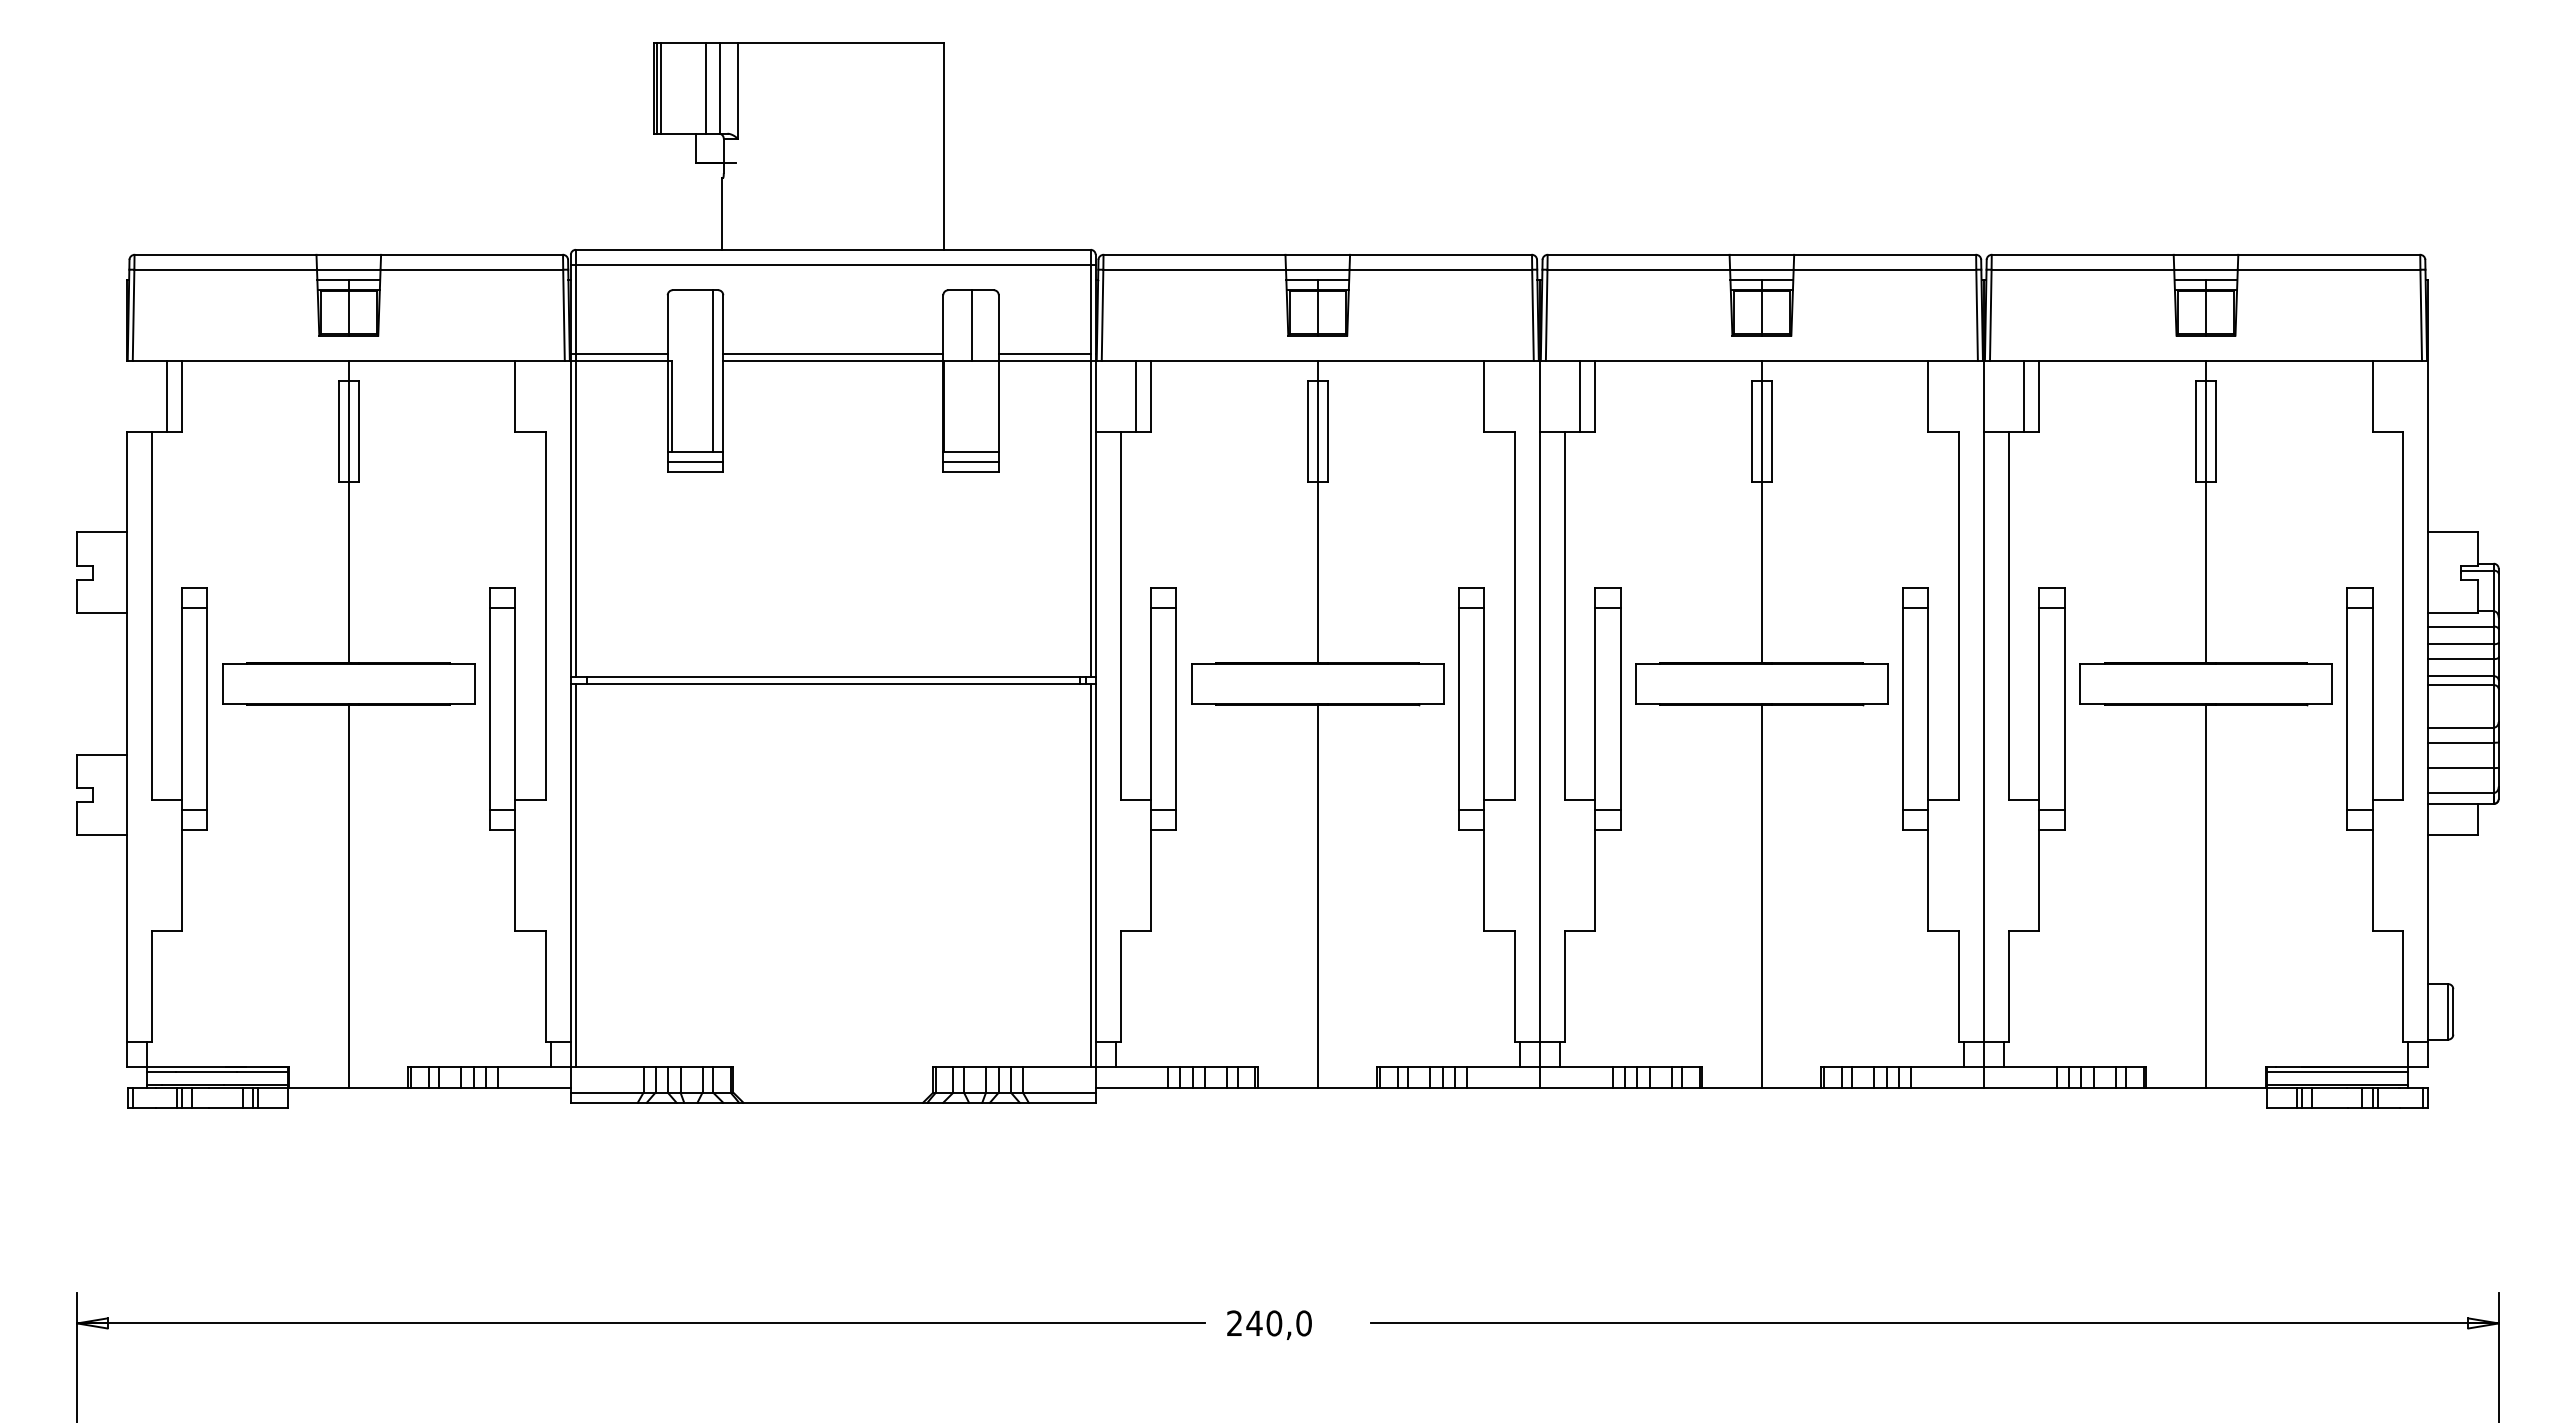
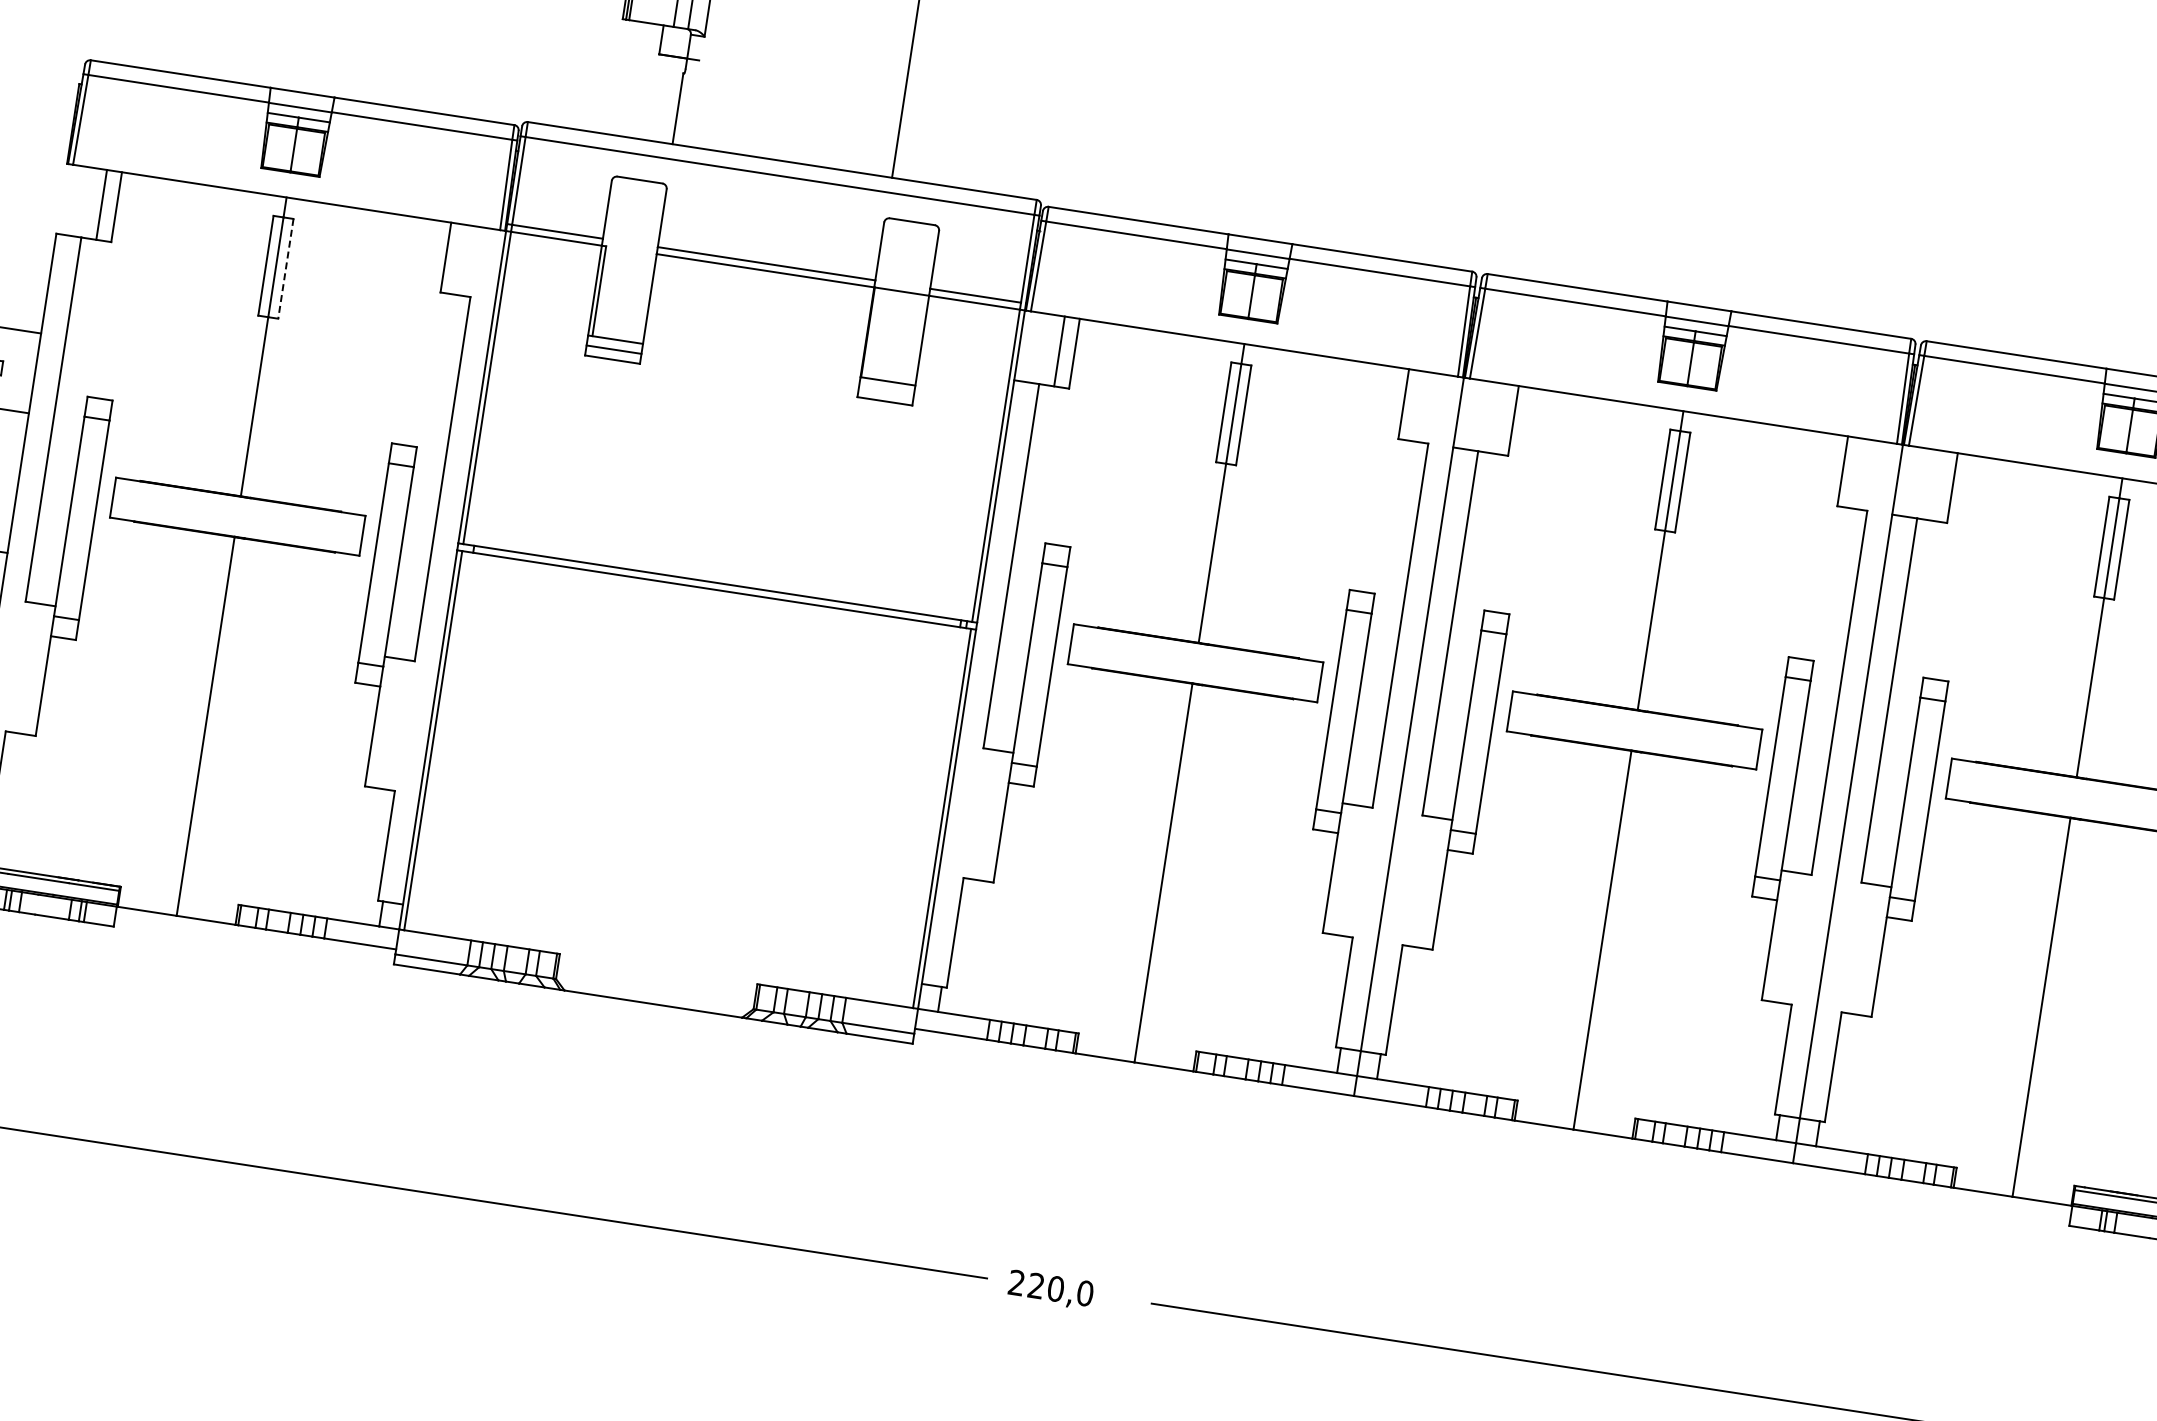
line: (972, 325) -> (908, 256), removed
line: (712, 370) -> (644, 262), removed
line: (1580, 395) -> (1498, 418), removed
line: (2024, 395) -> (1937, 485), removed
line: (358, 432) -> (285, 269), solid -> dashed
line: (970, 461) -> (885, 390), removed
text: (1254, 1322) -> (1036, 1285), 240,0 -> 220,0

